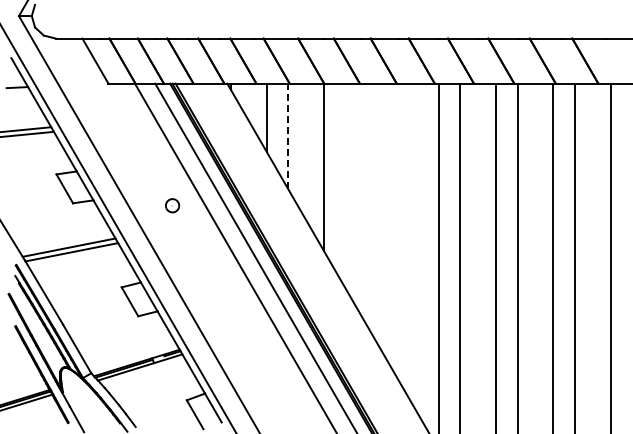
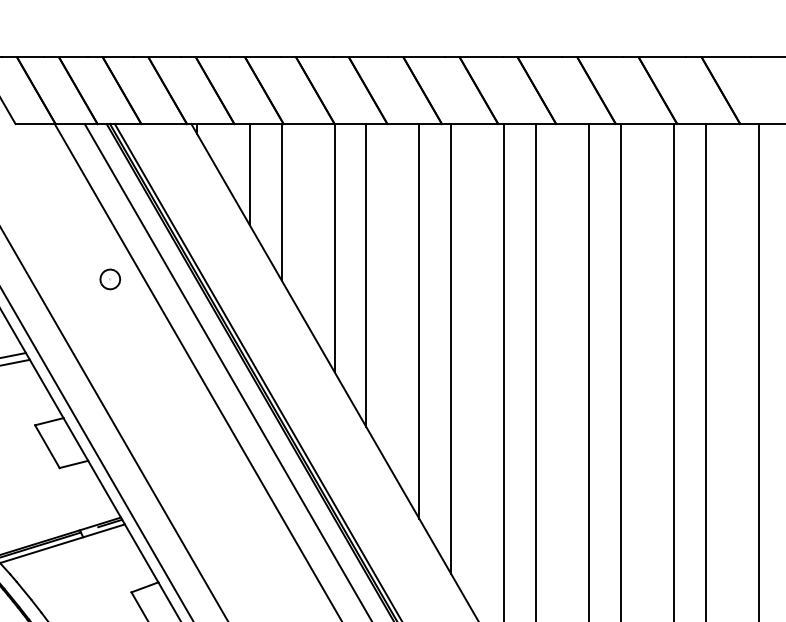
line: (288, 136) -> (281, 202), dashed -> solid
line: (345, 185) -> (366, 274), added
part: (172, 205) -> (110, 279), moved
line: (381, 216) -> (419, 320), added
line: (403, 235) -> (451, 348), added

